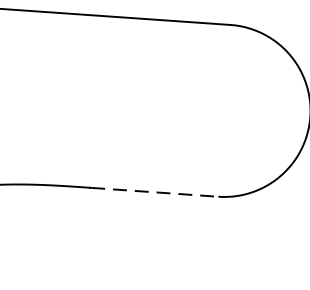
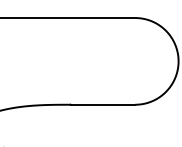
line: (155, 191) -> (103, 104), dashed -> solid

